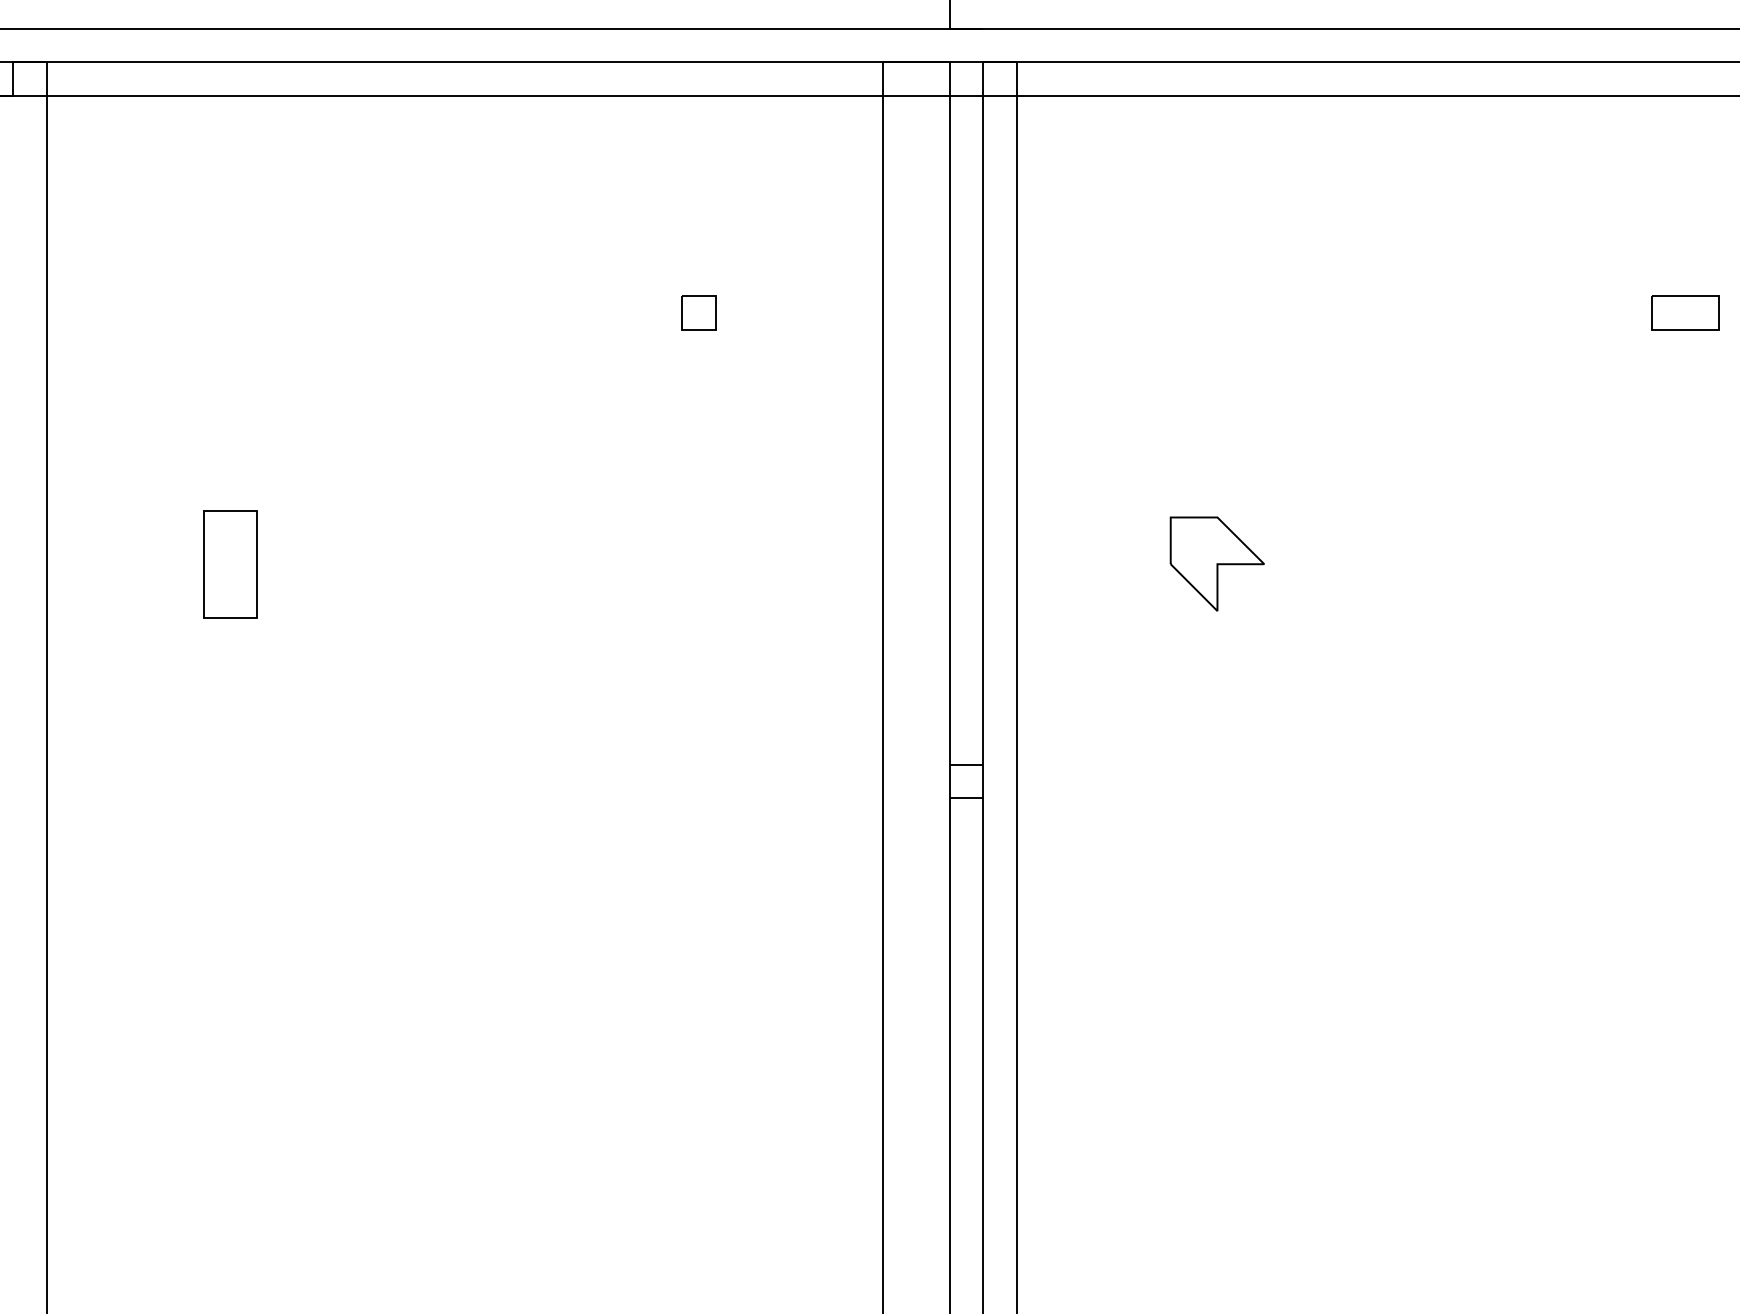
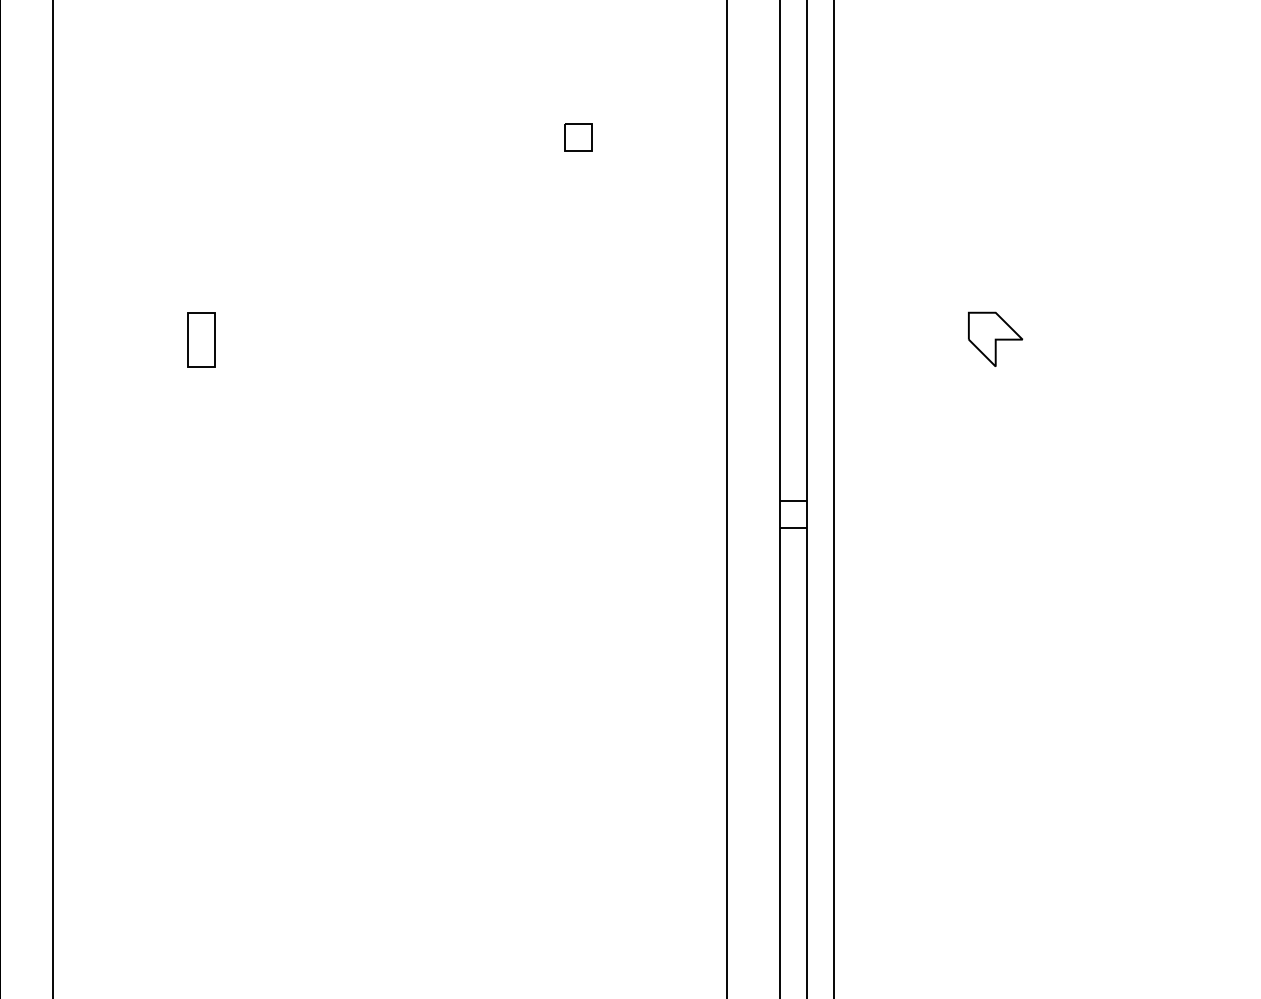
part: (230, 563) -> (201, 339), size x0.62
part: (1217, 563) -> (995, 339), size x0.71

